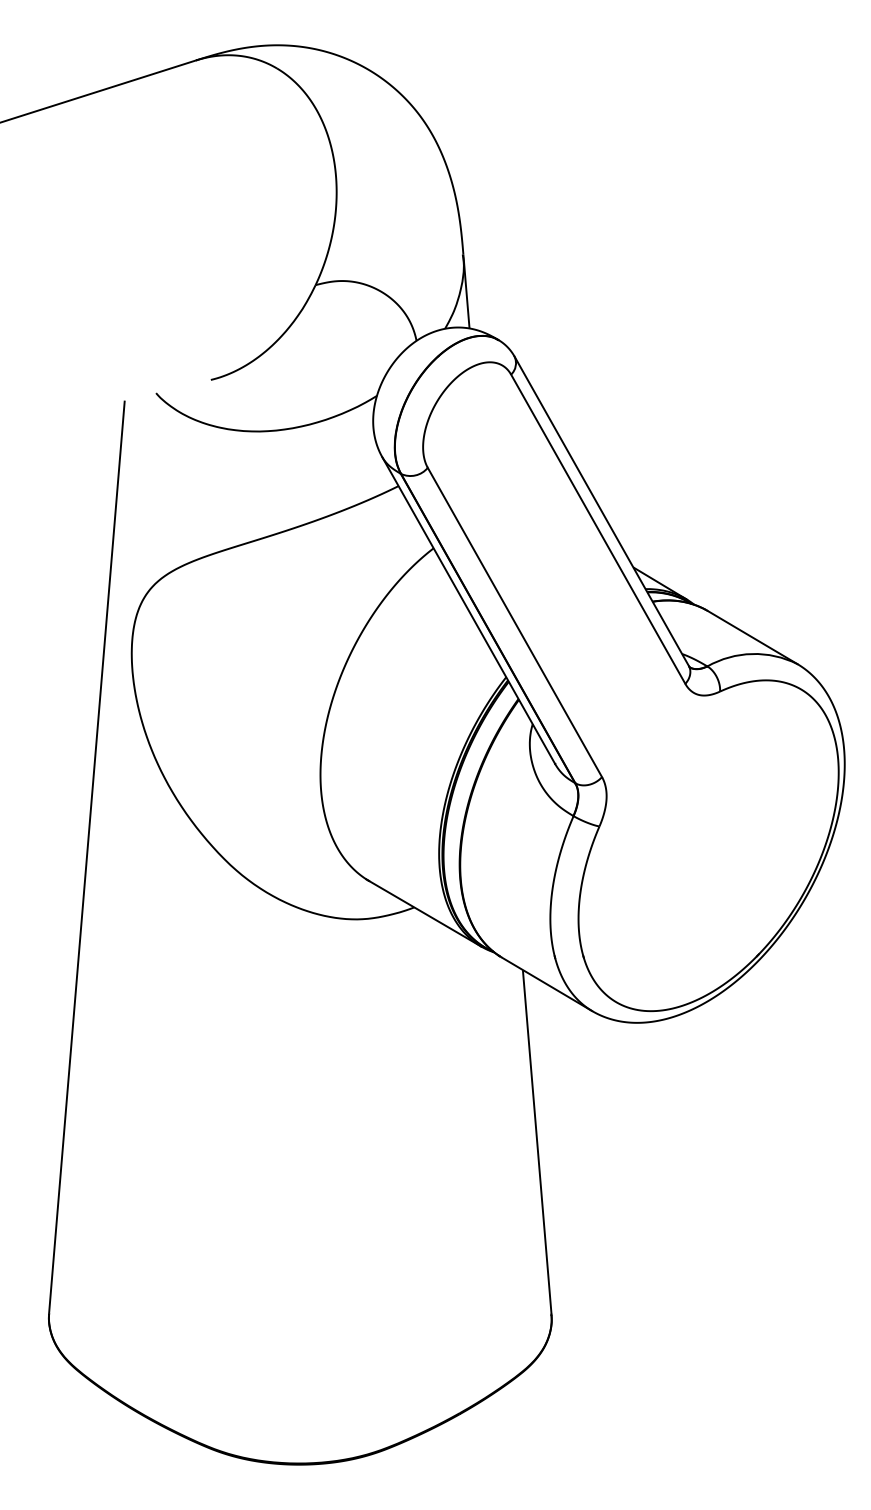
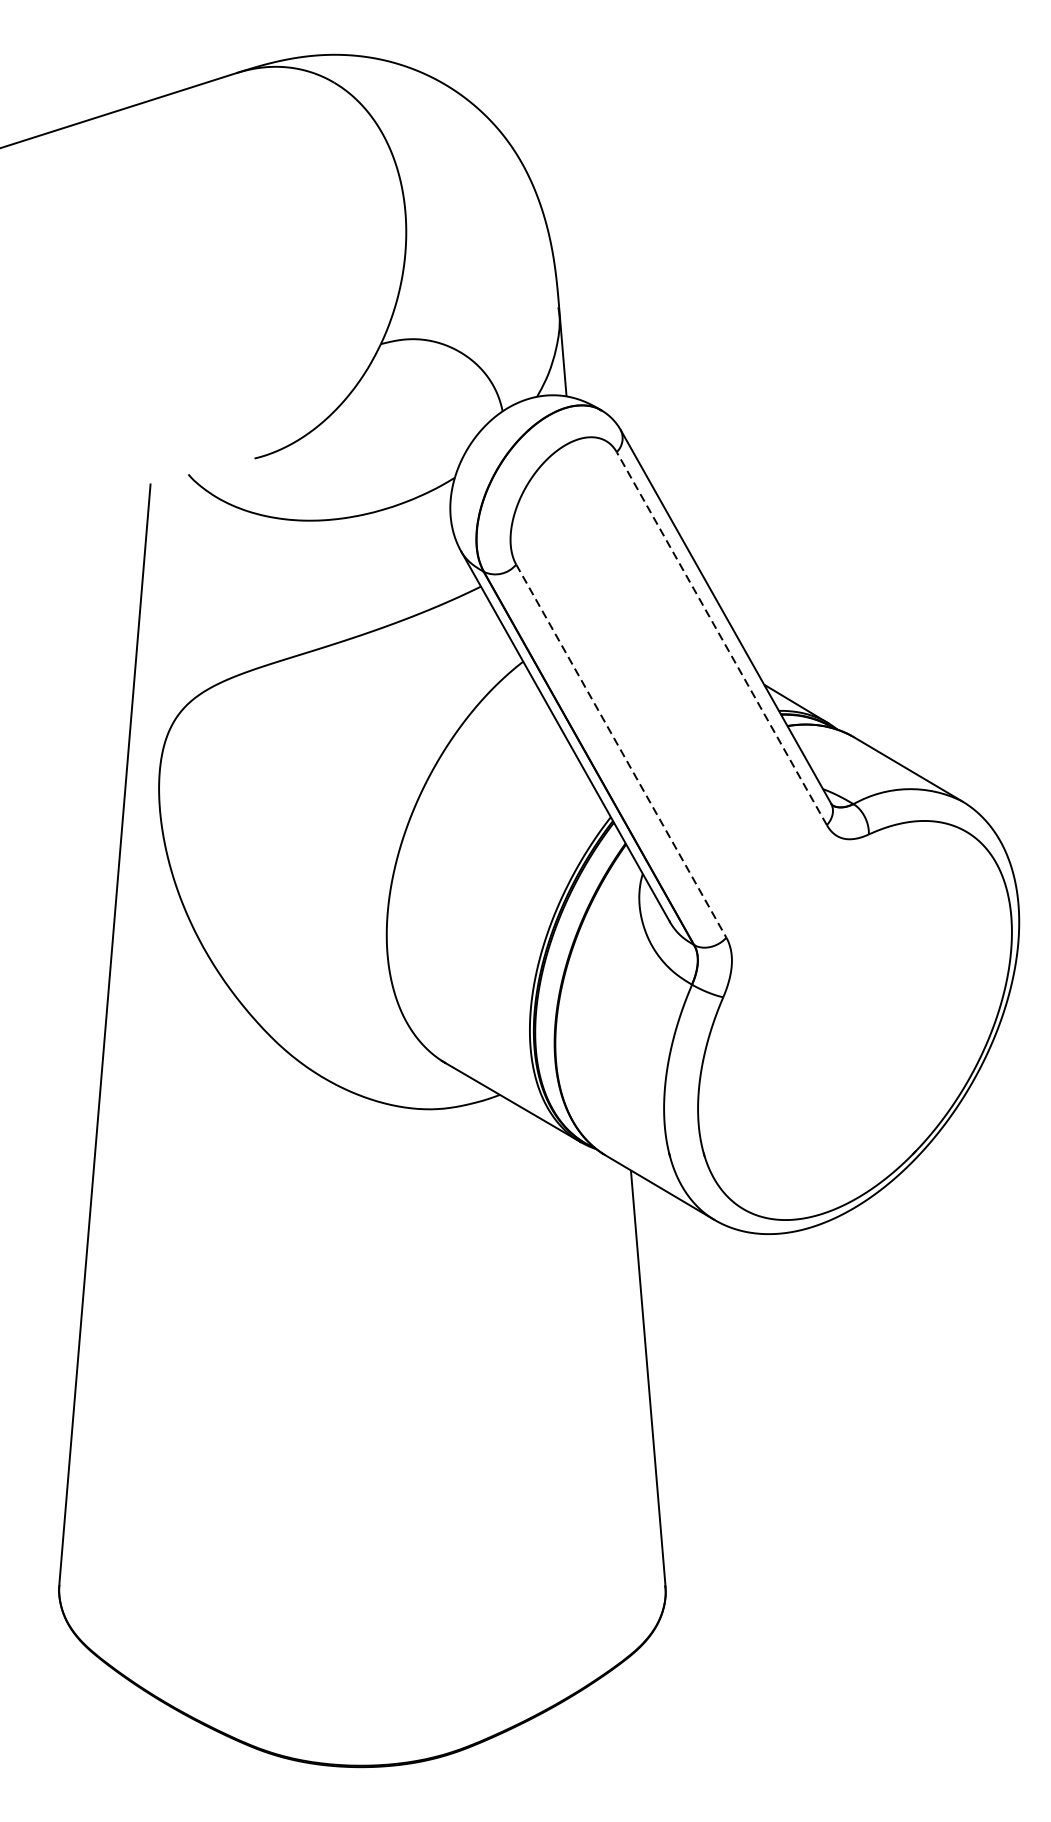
line: (598, 528) -> (722, 637), solid -> dashed
line: (515, 622) -> (622, 751), solid -> dashed

